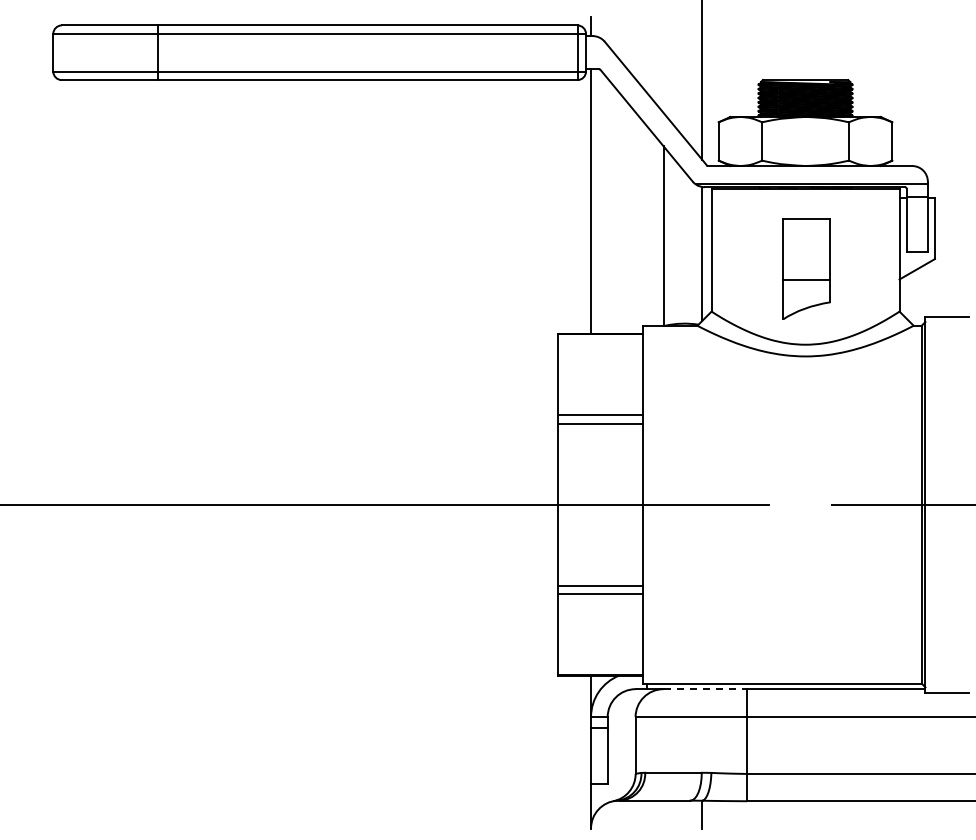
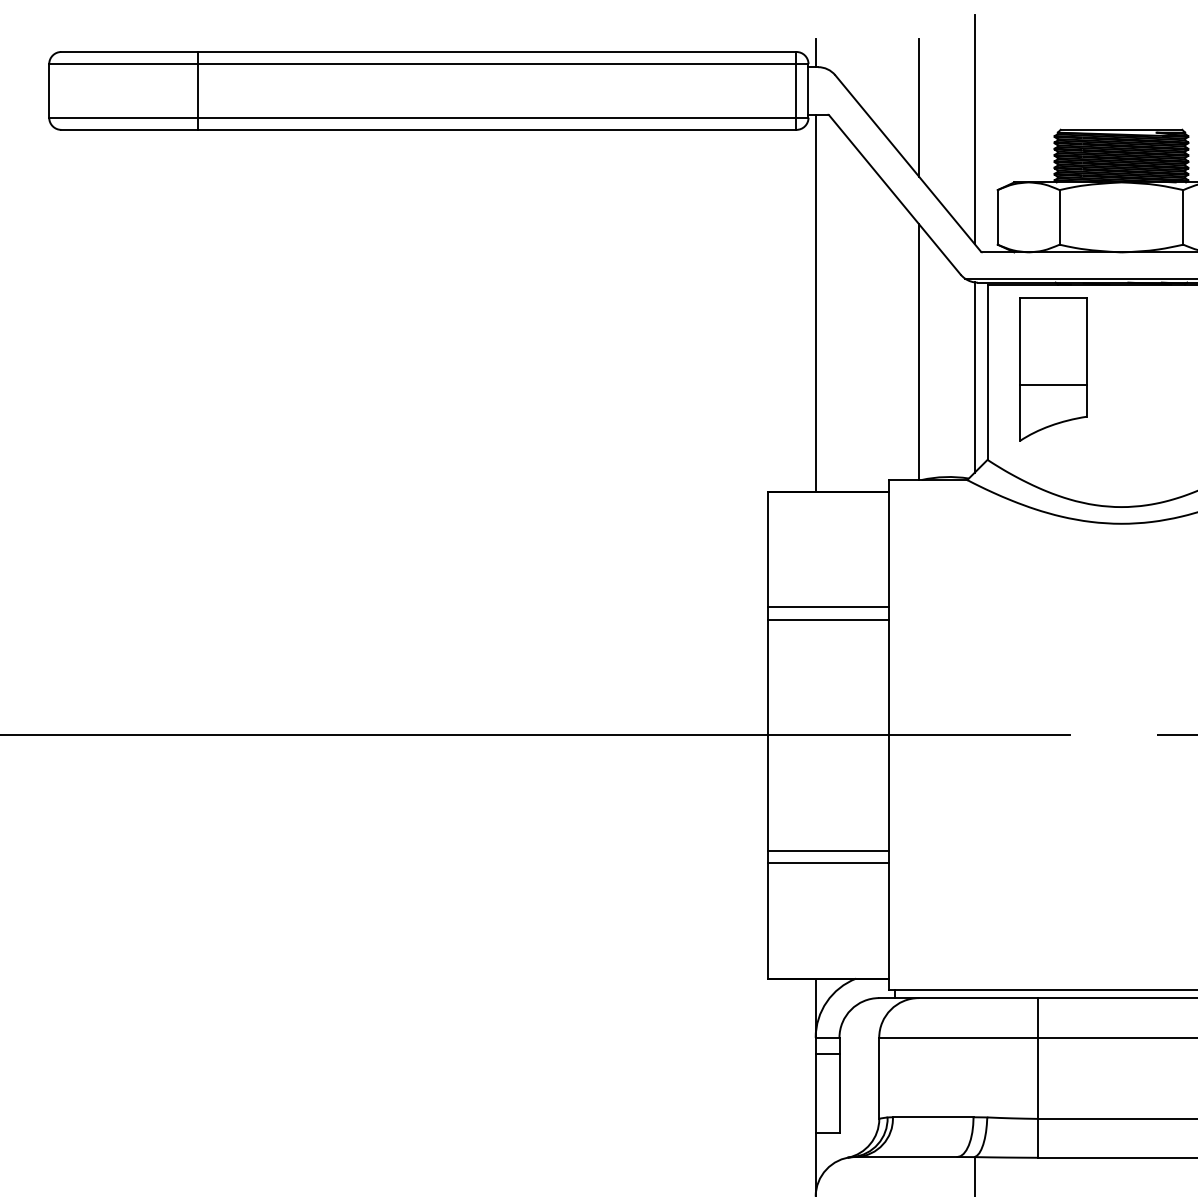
line: (663, 64) -> (918, 107), added
part: (806, 268) -> (1052, 368), moved
line: (705, 689) -> (978, 998), dashed -> solid

